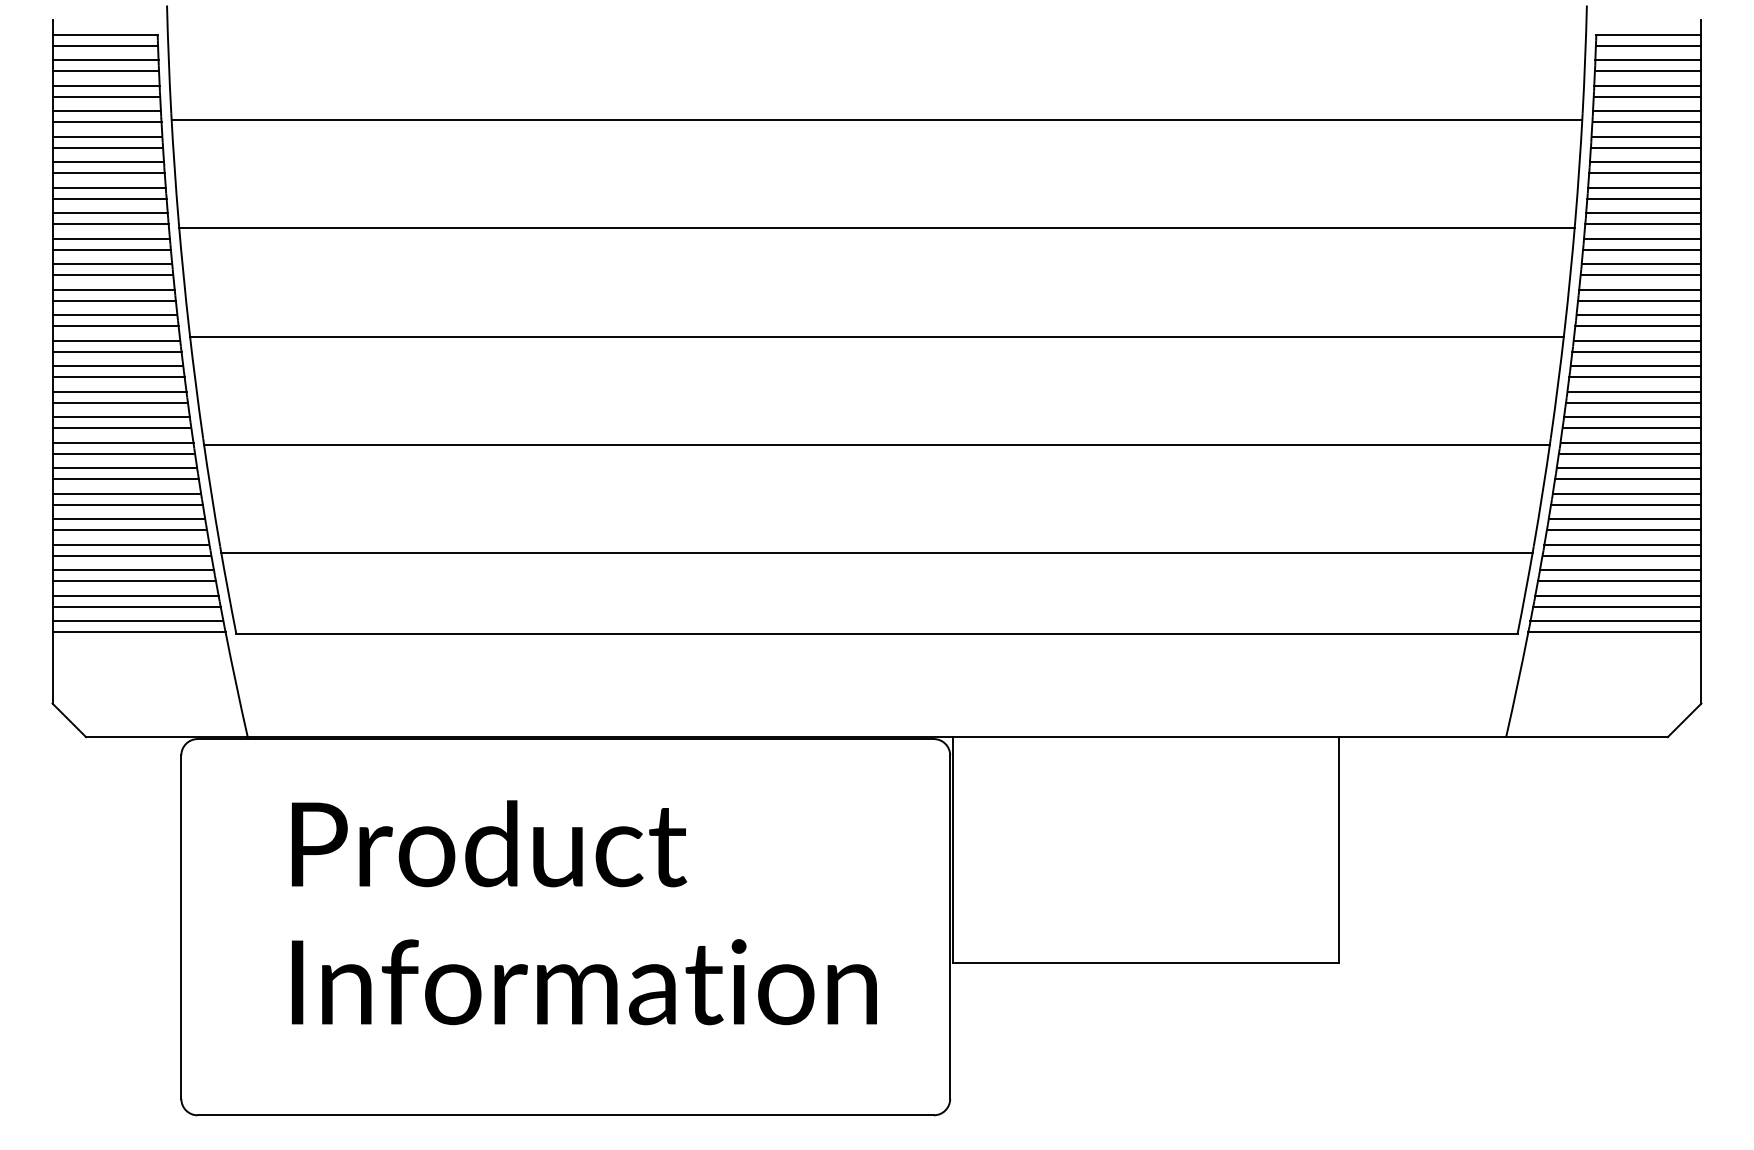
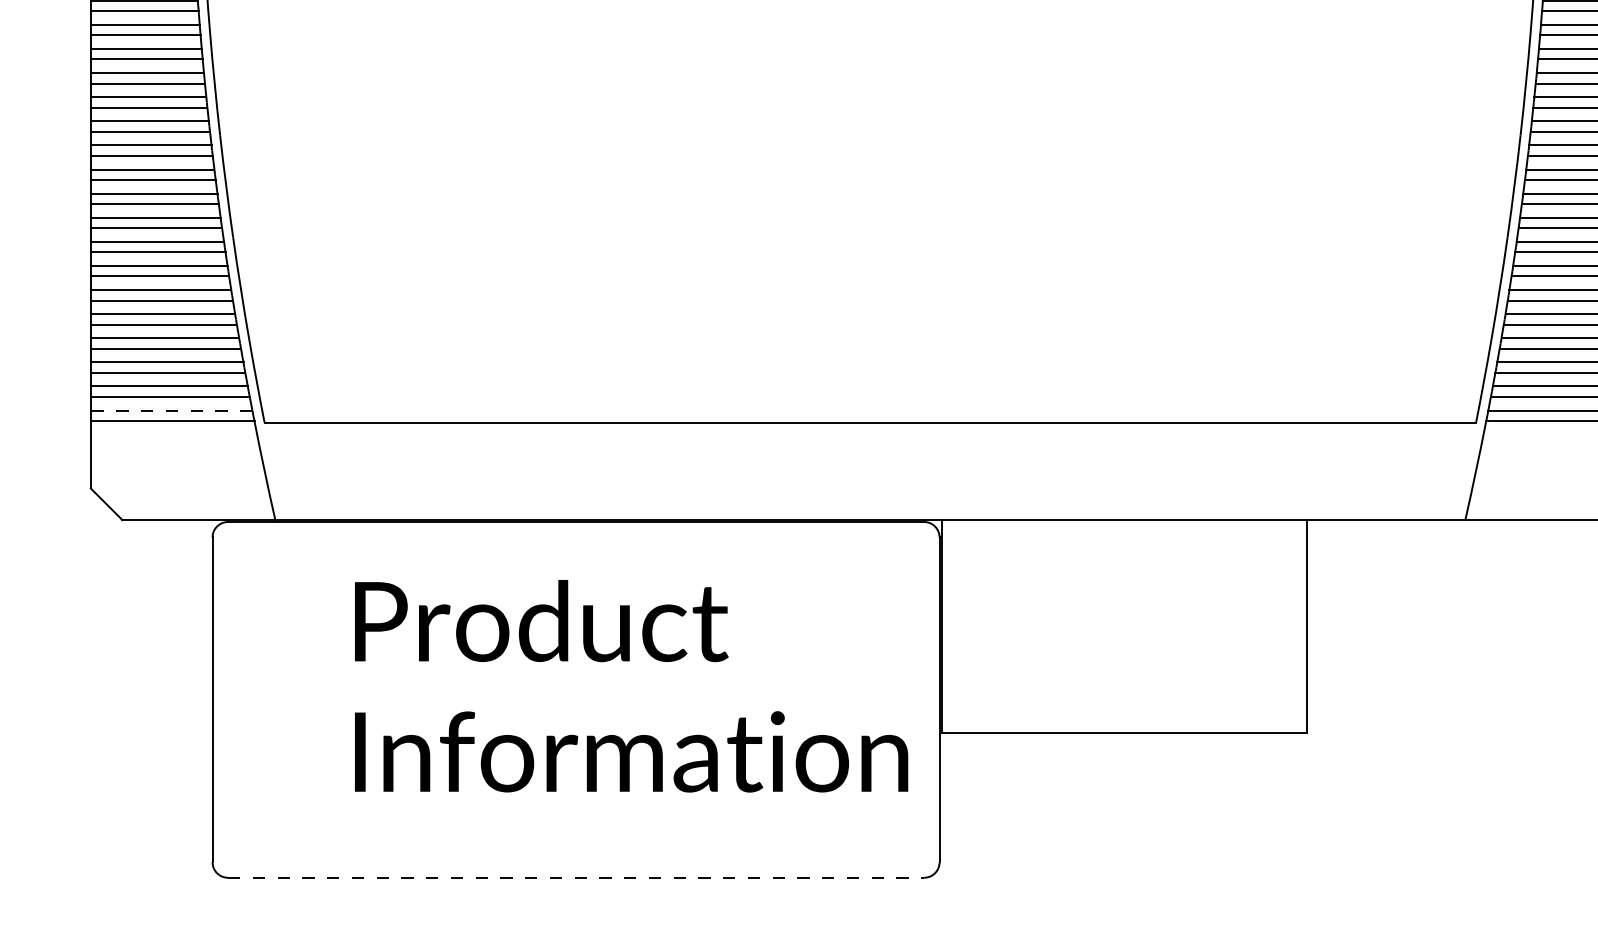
line: (876, 228) -> (869, 39), removed
line: (876, 336) -> (869, 141), removed
line: (876, 444) -> (869, 243), removed
line: (876, 552) -> (869, 345), removed
line: (137, 621) -> (171, 410), solid -> dashed
text: (584, 912) -> (631, 685), moved
line: (566, 1115) -> (576, 877), solid -> dashed

